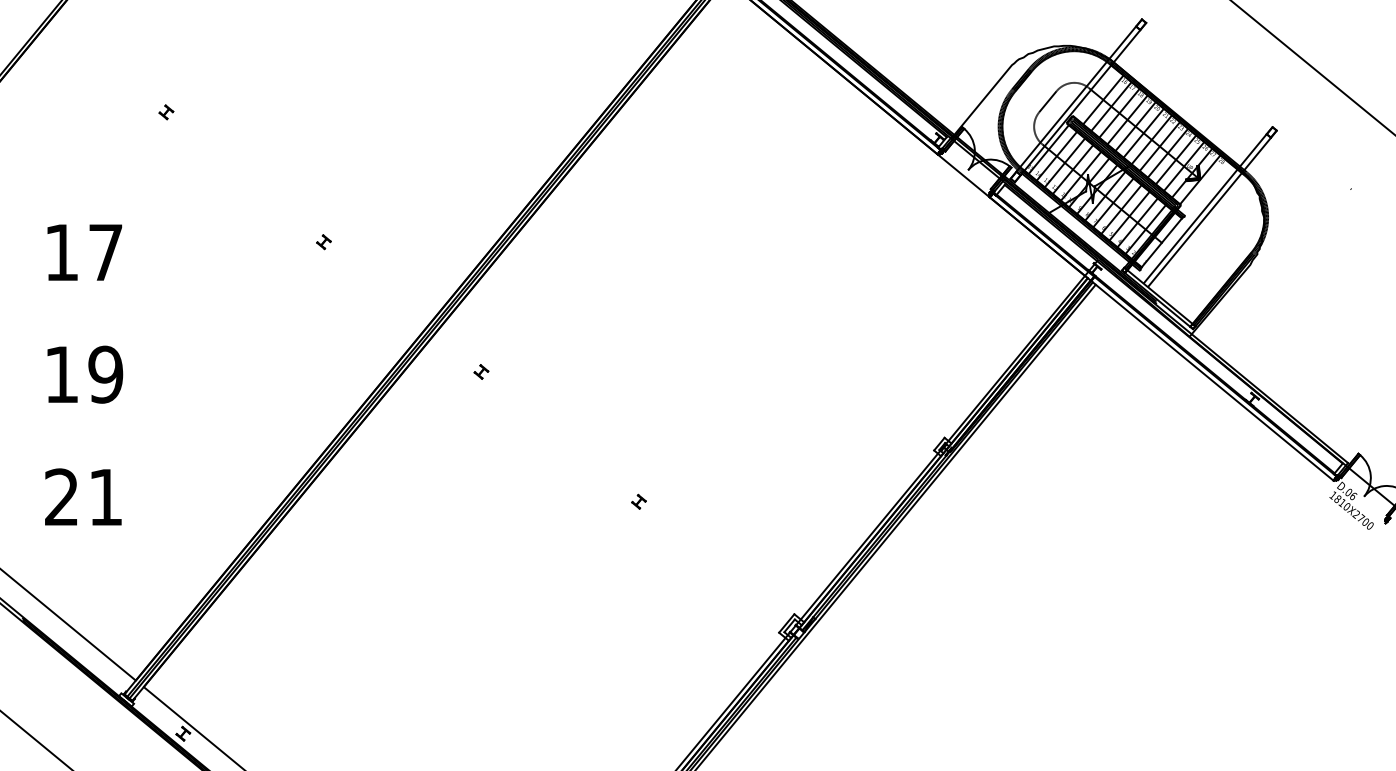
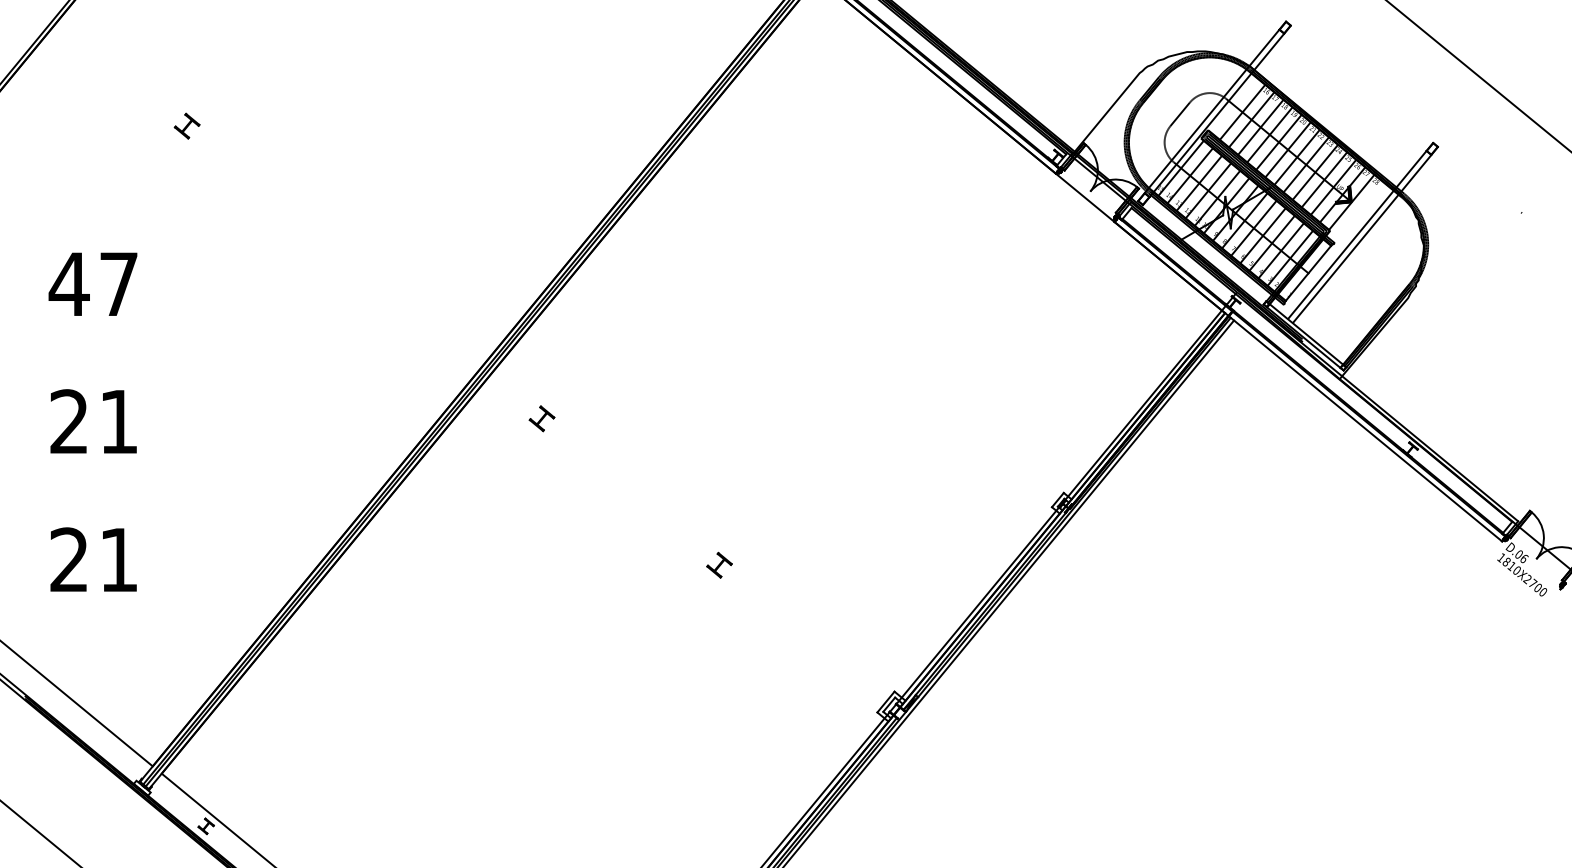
part: (166, 112) -> (187, 126), size x1.6
part: (323, 242) -> (364, 272), removed
text: (61, 252) -> (69, 284), 17 -> 47
part: (481, 371) -> (542, 418), size x1.6
text: (84, 374) -> (94, 421), 19 -> 21
part: (638, 501) -> (718, 564), size x1.6

